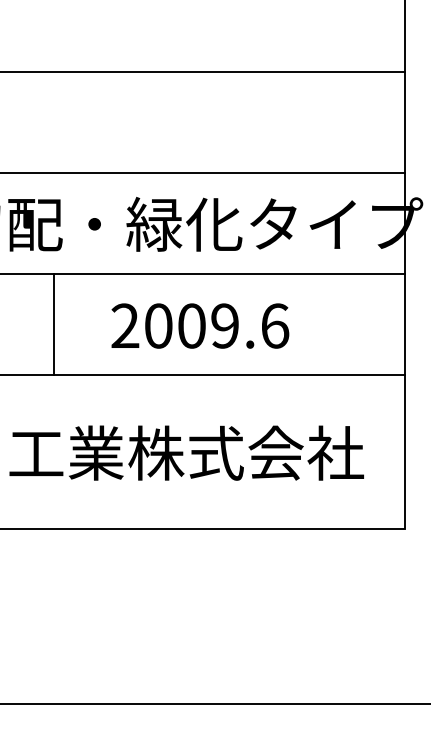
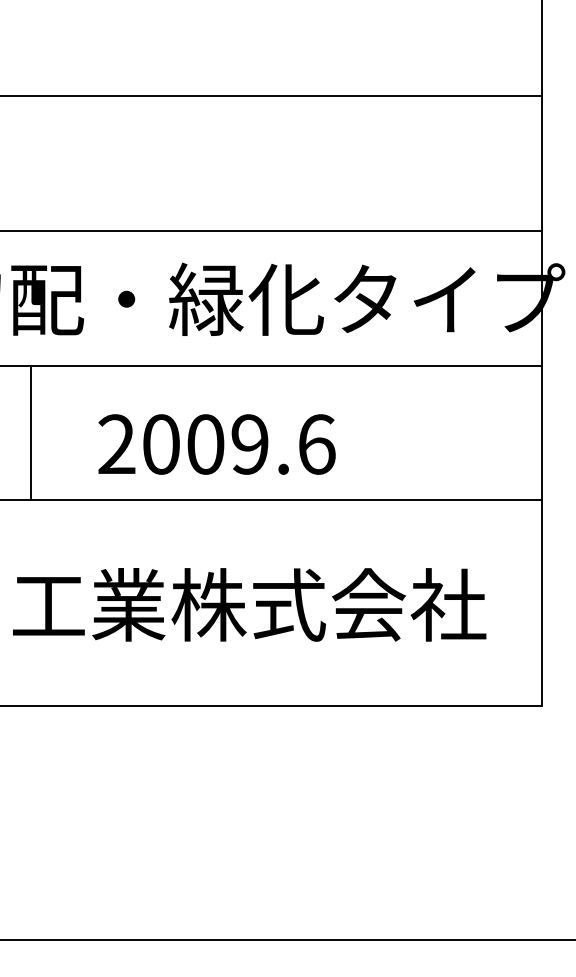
line: (54, 323) -> (31, 431), moved
text: (200, 325) -> (217, 443), moved

